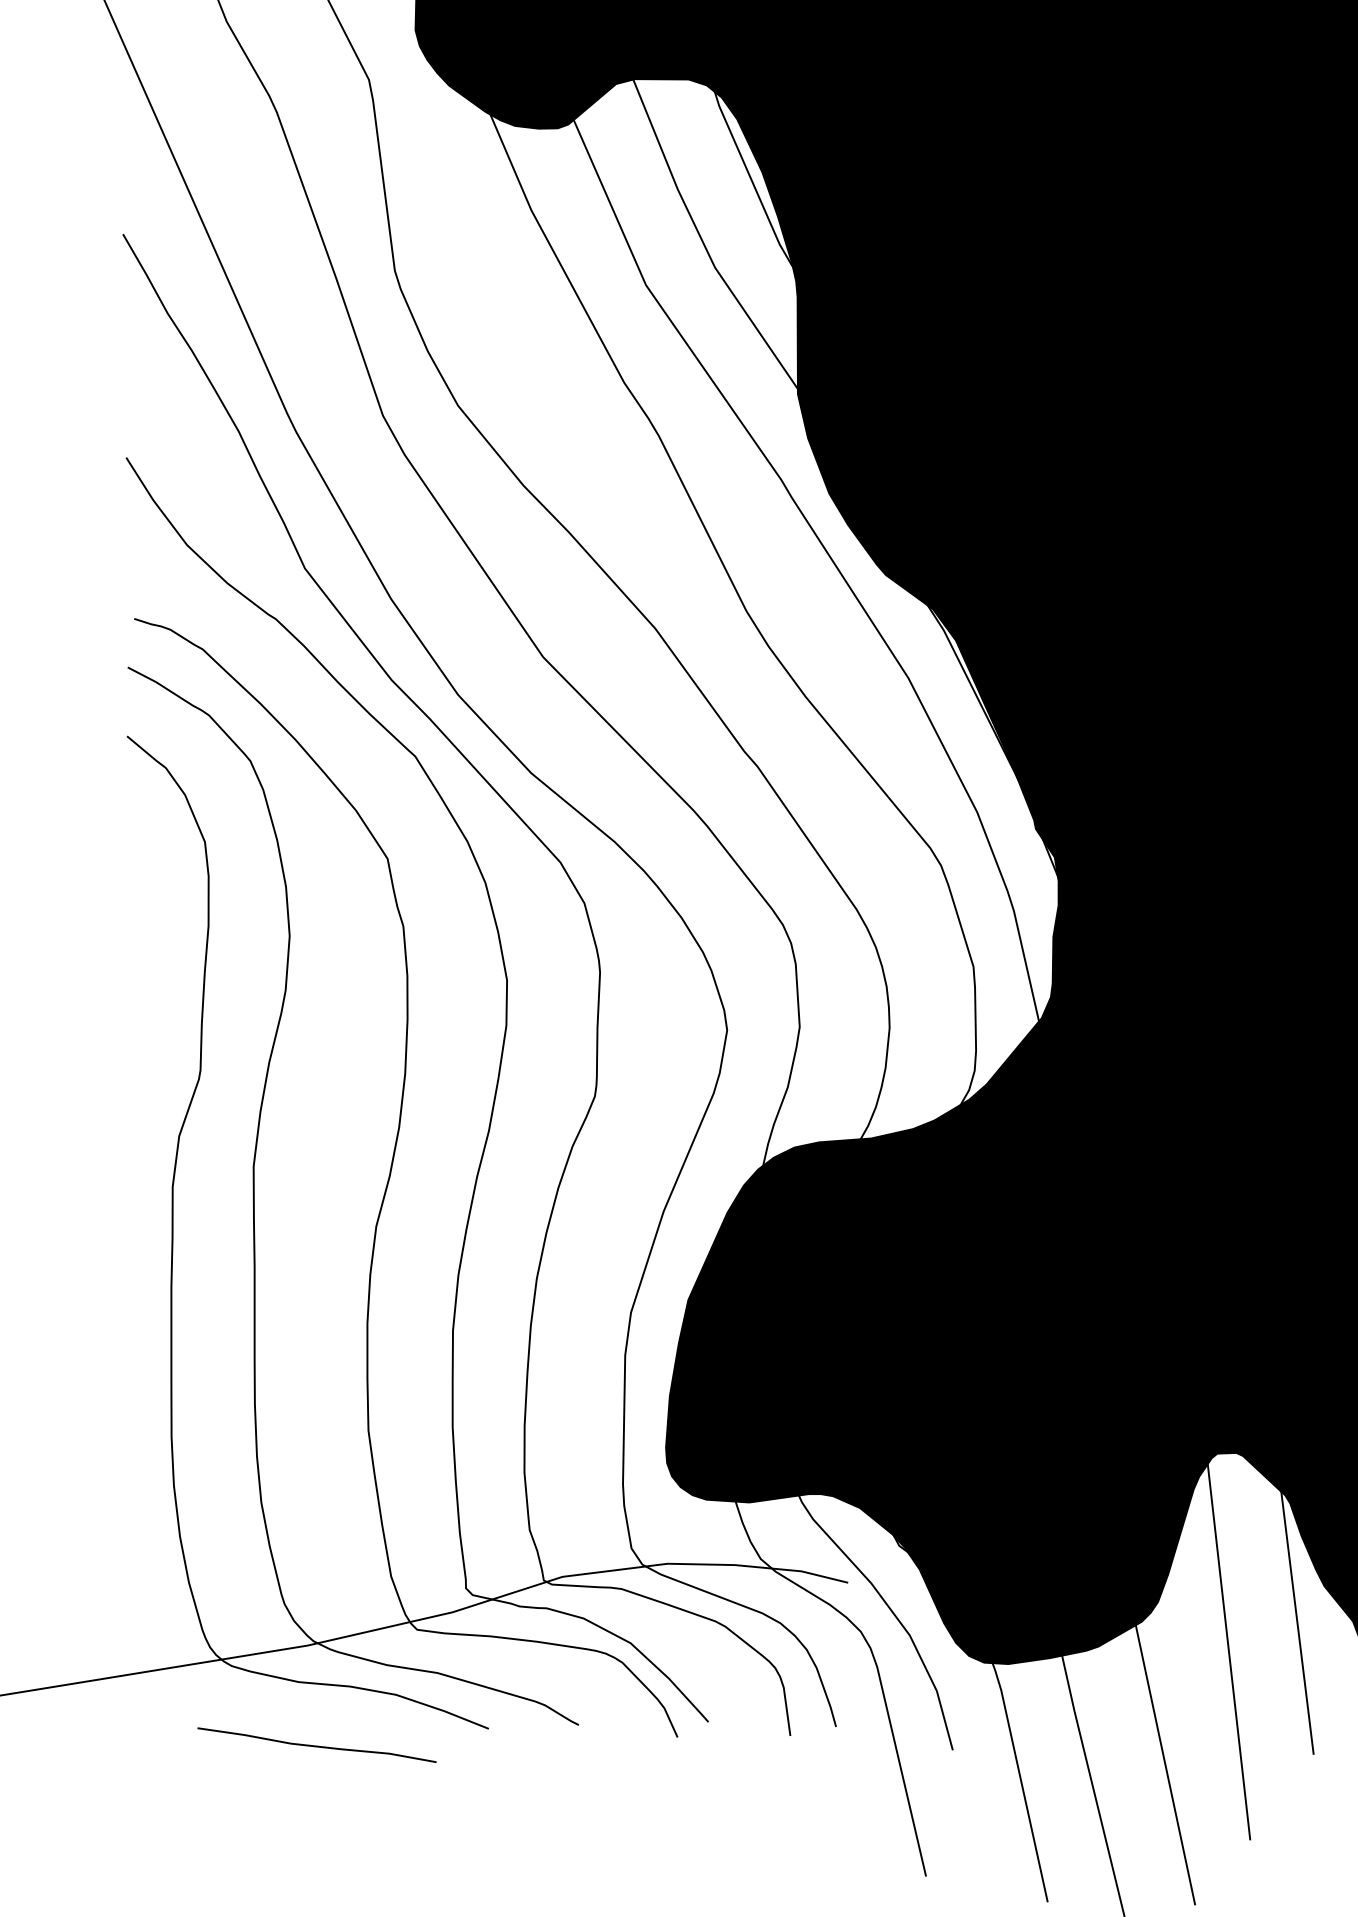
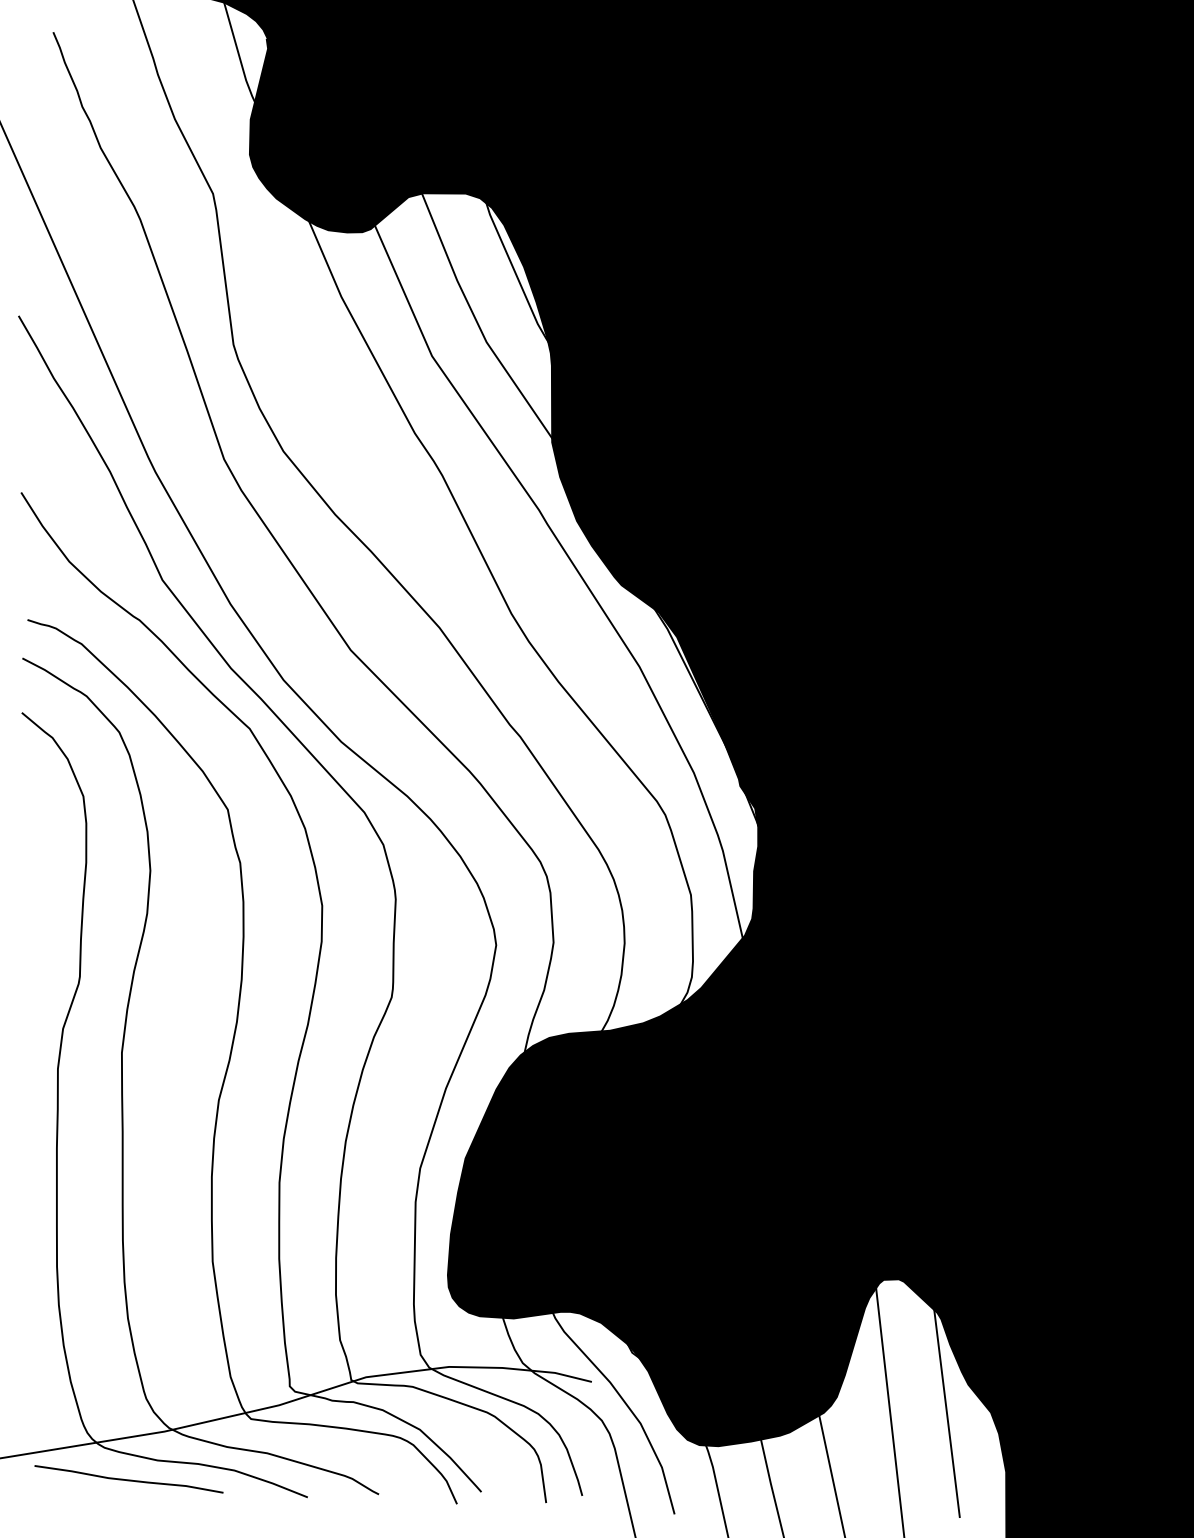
curve: (316, 1745) -> (128, 1479), moved

